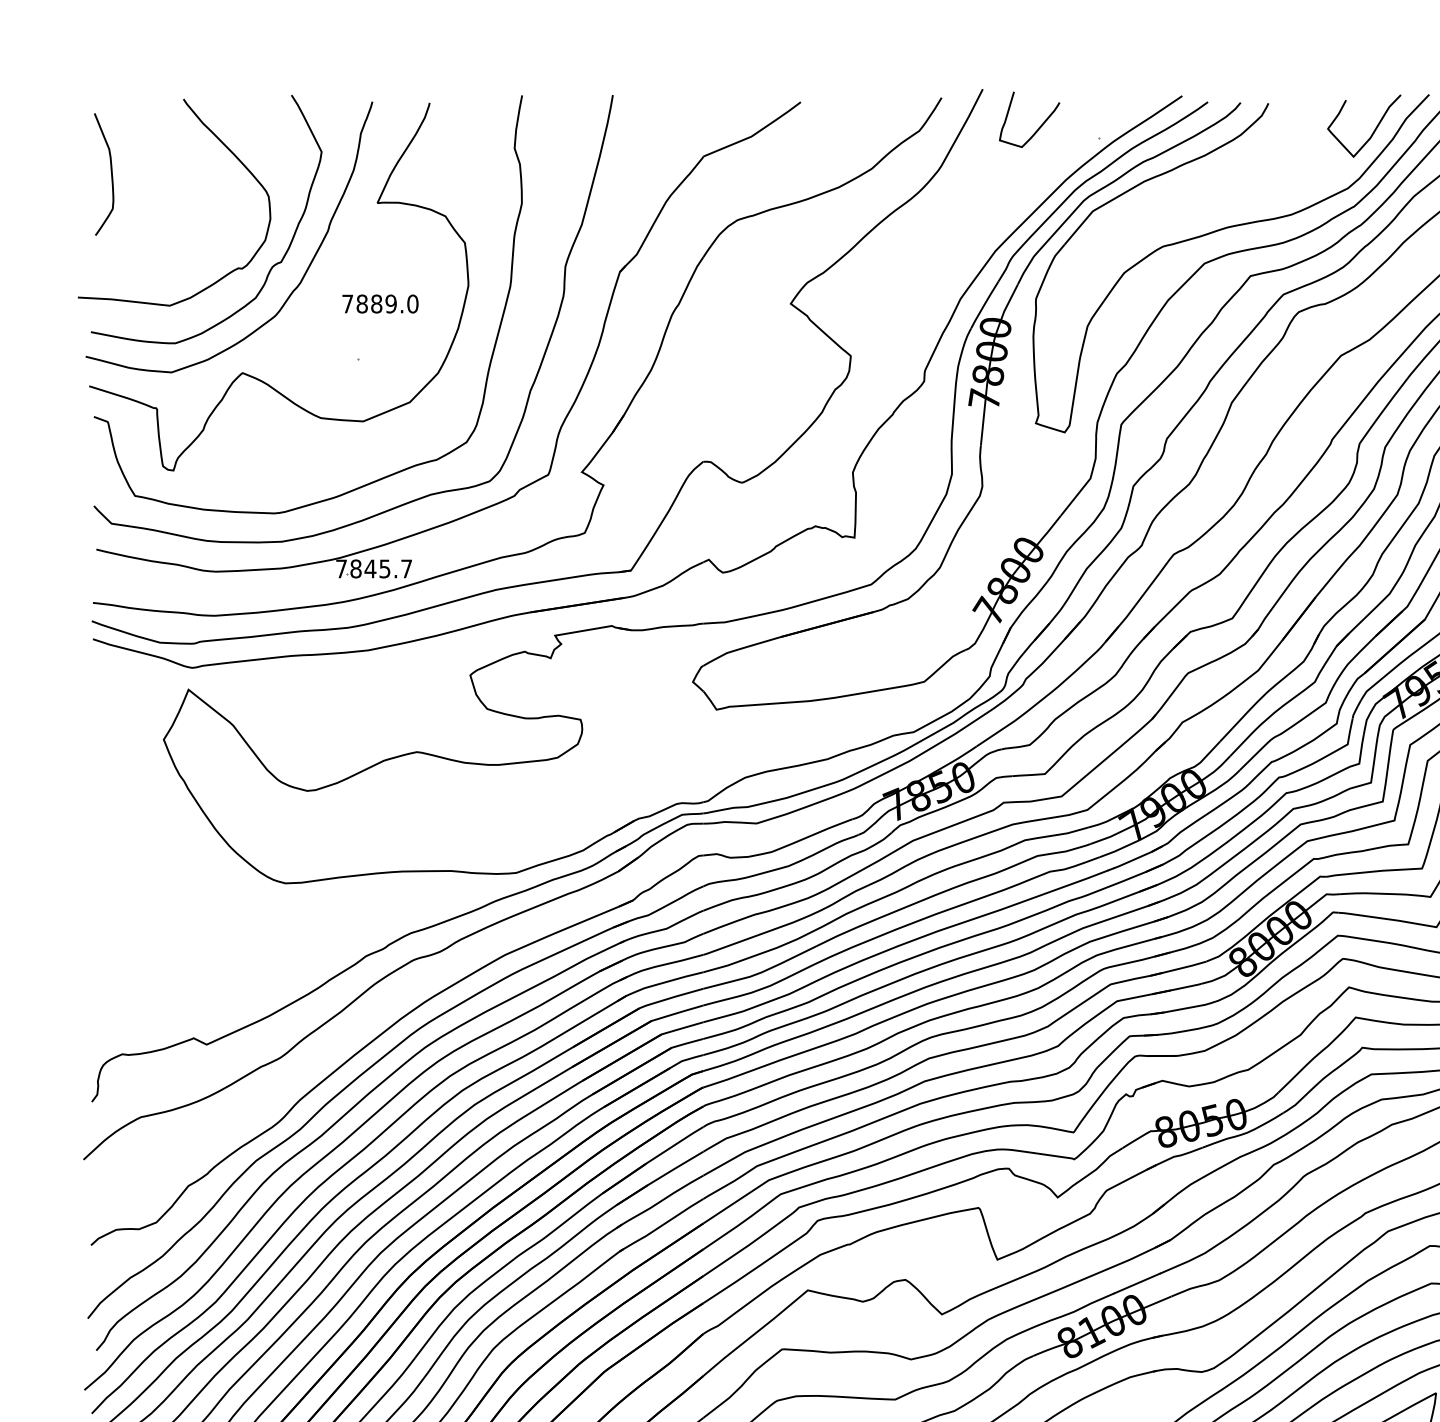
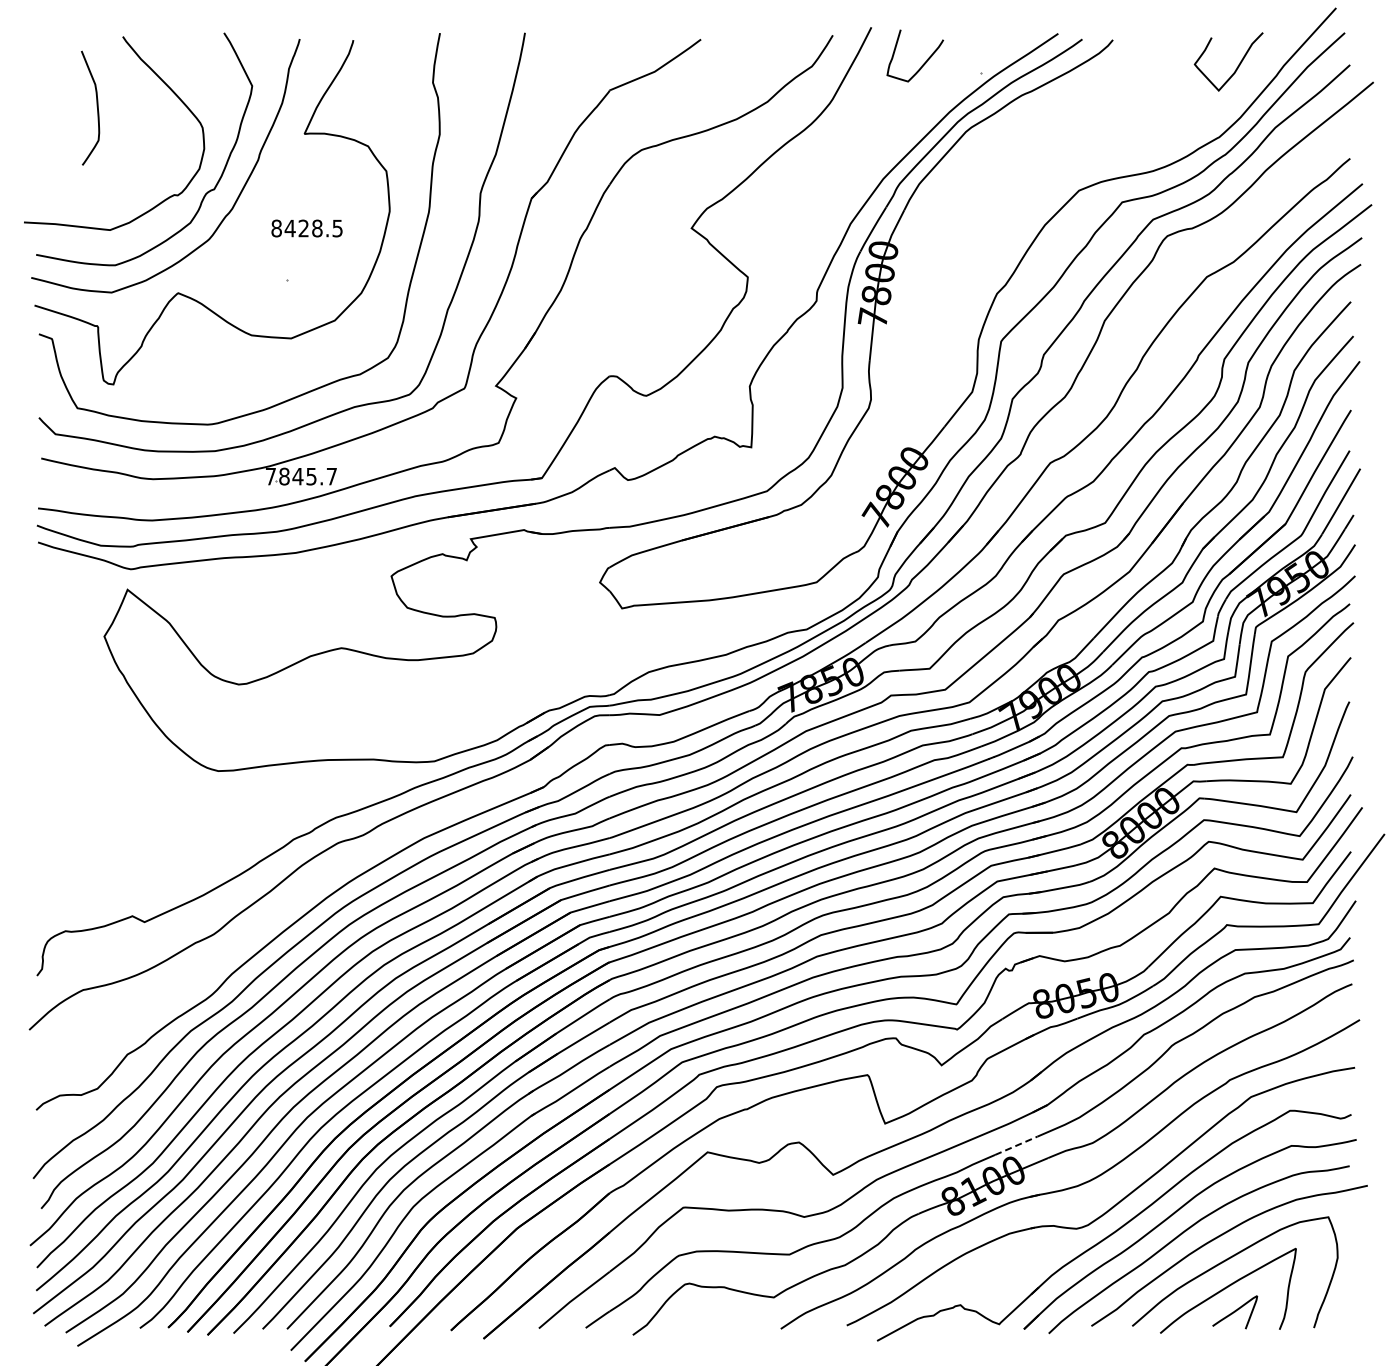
curve: (110, 172) -> (96, 106), moved
part: (1223, 230) -> (1096, 159), removed
text: (380, 304) -> (307, 228), 7889.0 -> 8428.5
line: (1137, 1283) -> (1016, 1145), solid -> dashed

